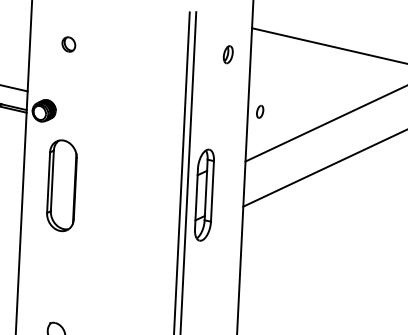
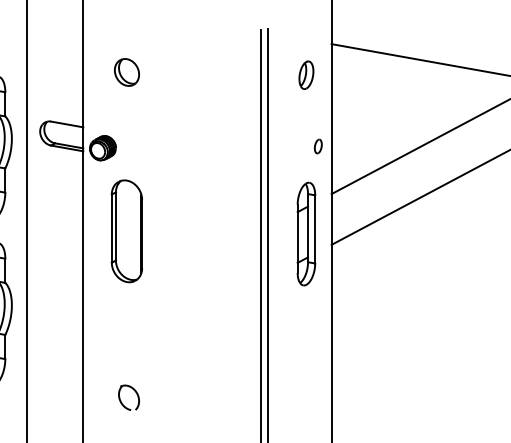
part: (68, 44) -> (126, 72), size x1.67
part: (228, 54) -> (306, 74), size x1.43
part: (260, 111) -> (318, 146), moved
part: (204, 194) -> (306, 233), moved

